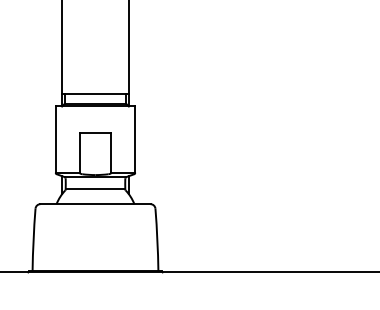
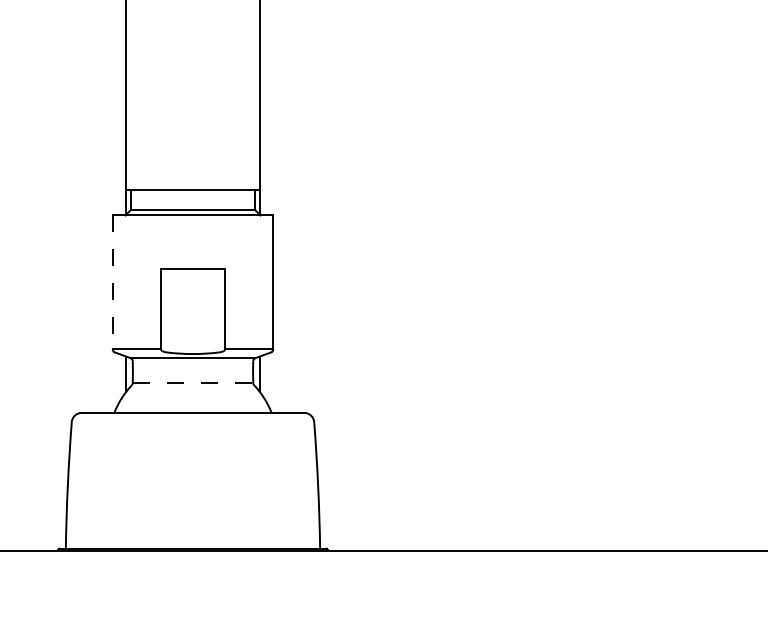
line: (55, 140) -> (112, 284), solid -> dashed
line: (95, 189) -> (193, 383), solid -> dashed

